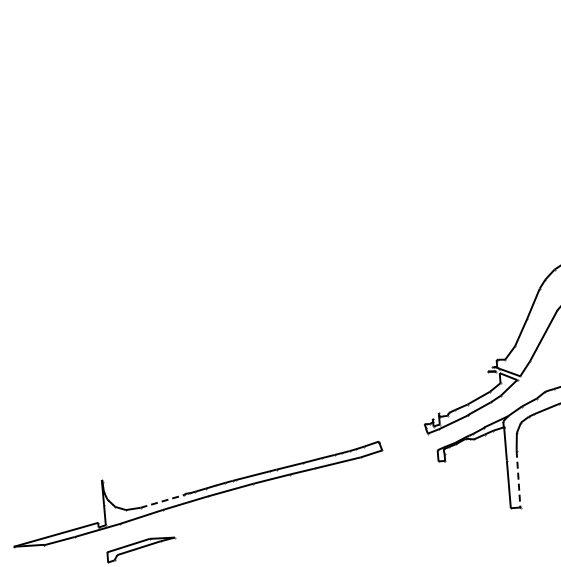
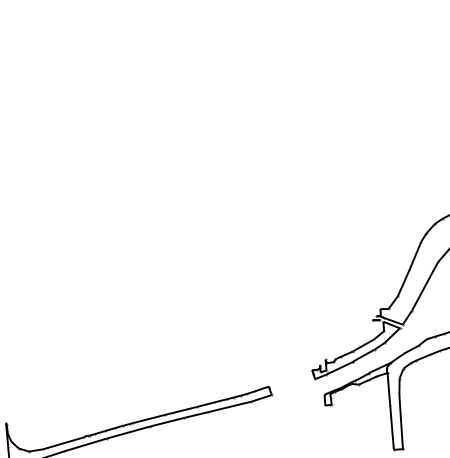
line: (518, 479) -> (401, 422), dashed -> solid
line: (162, 501) -> (63, 443), dashed -> solid

